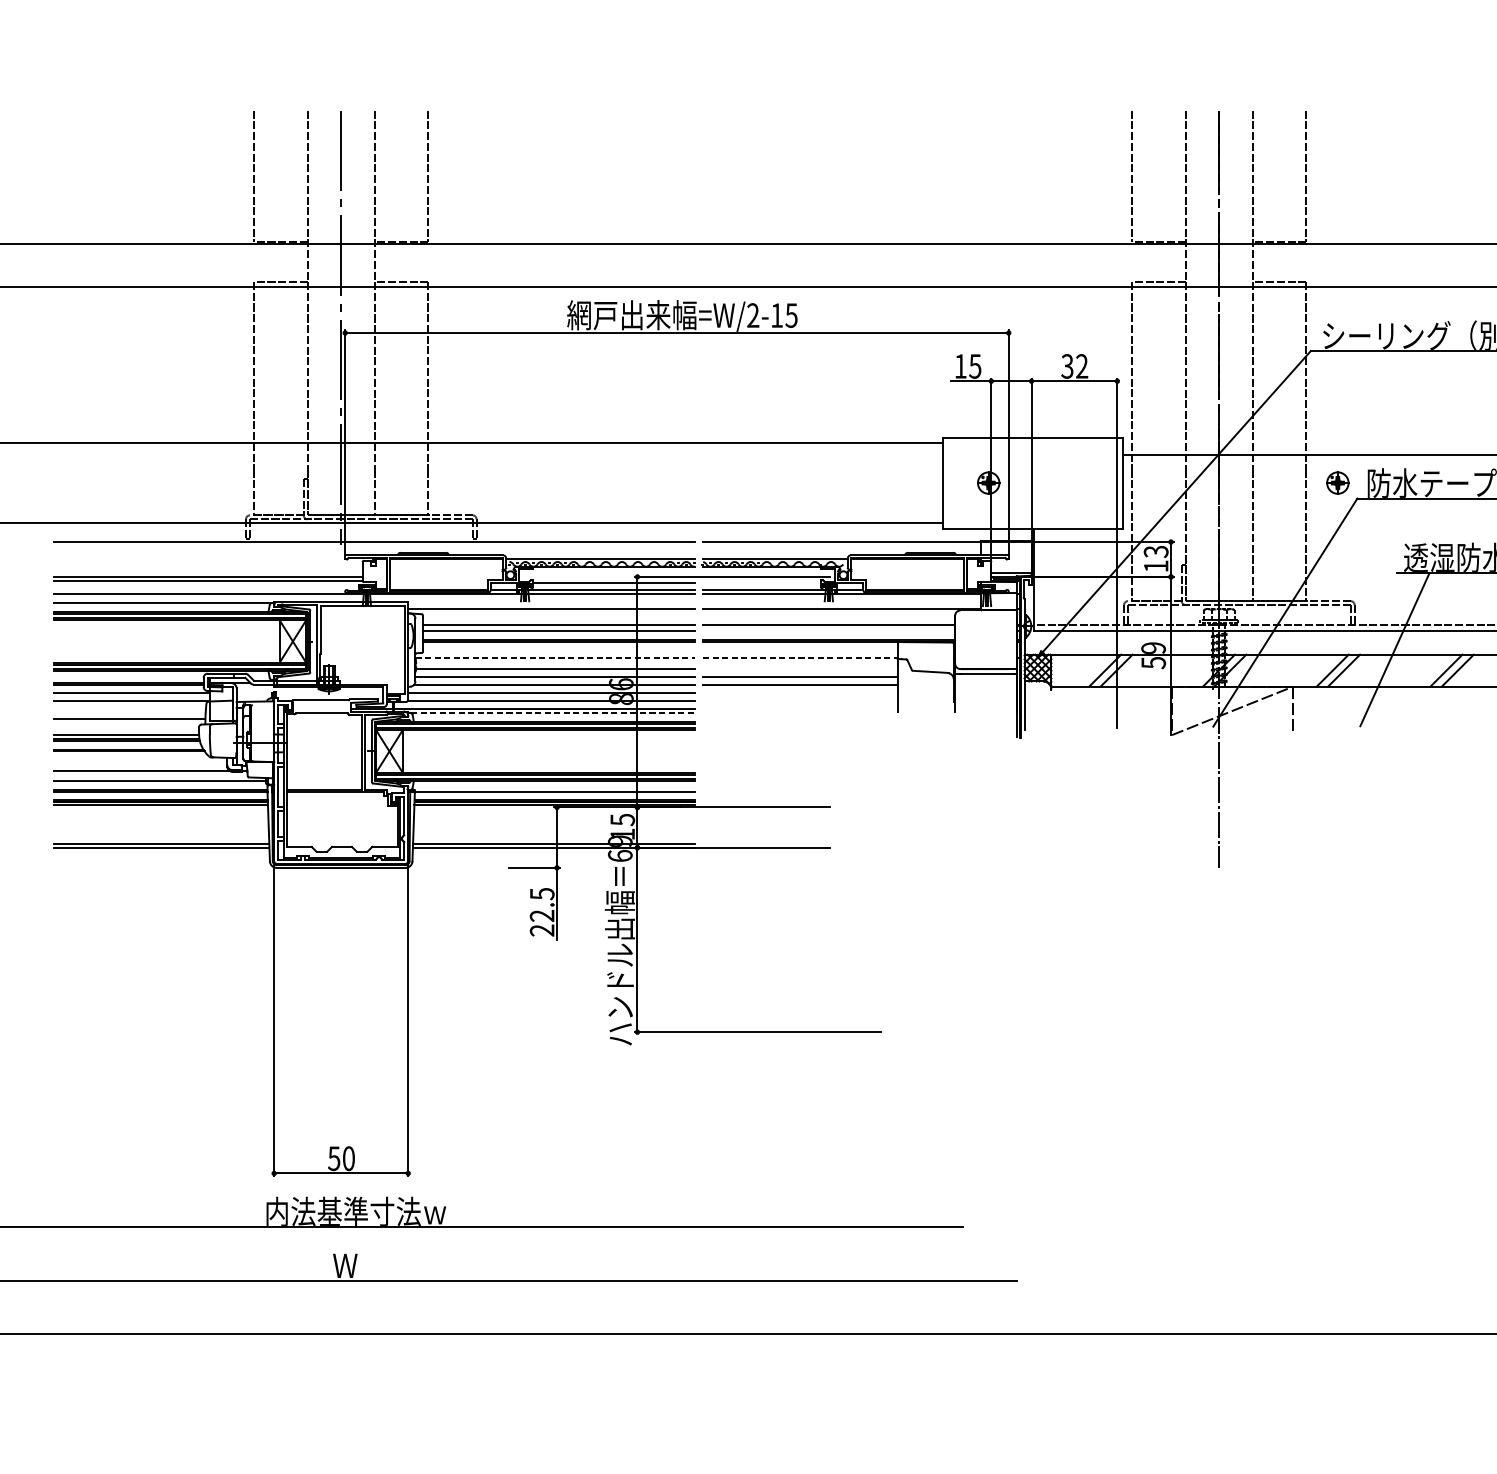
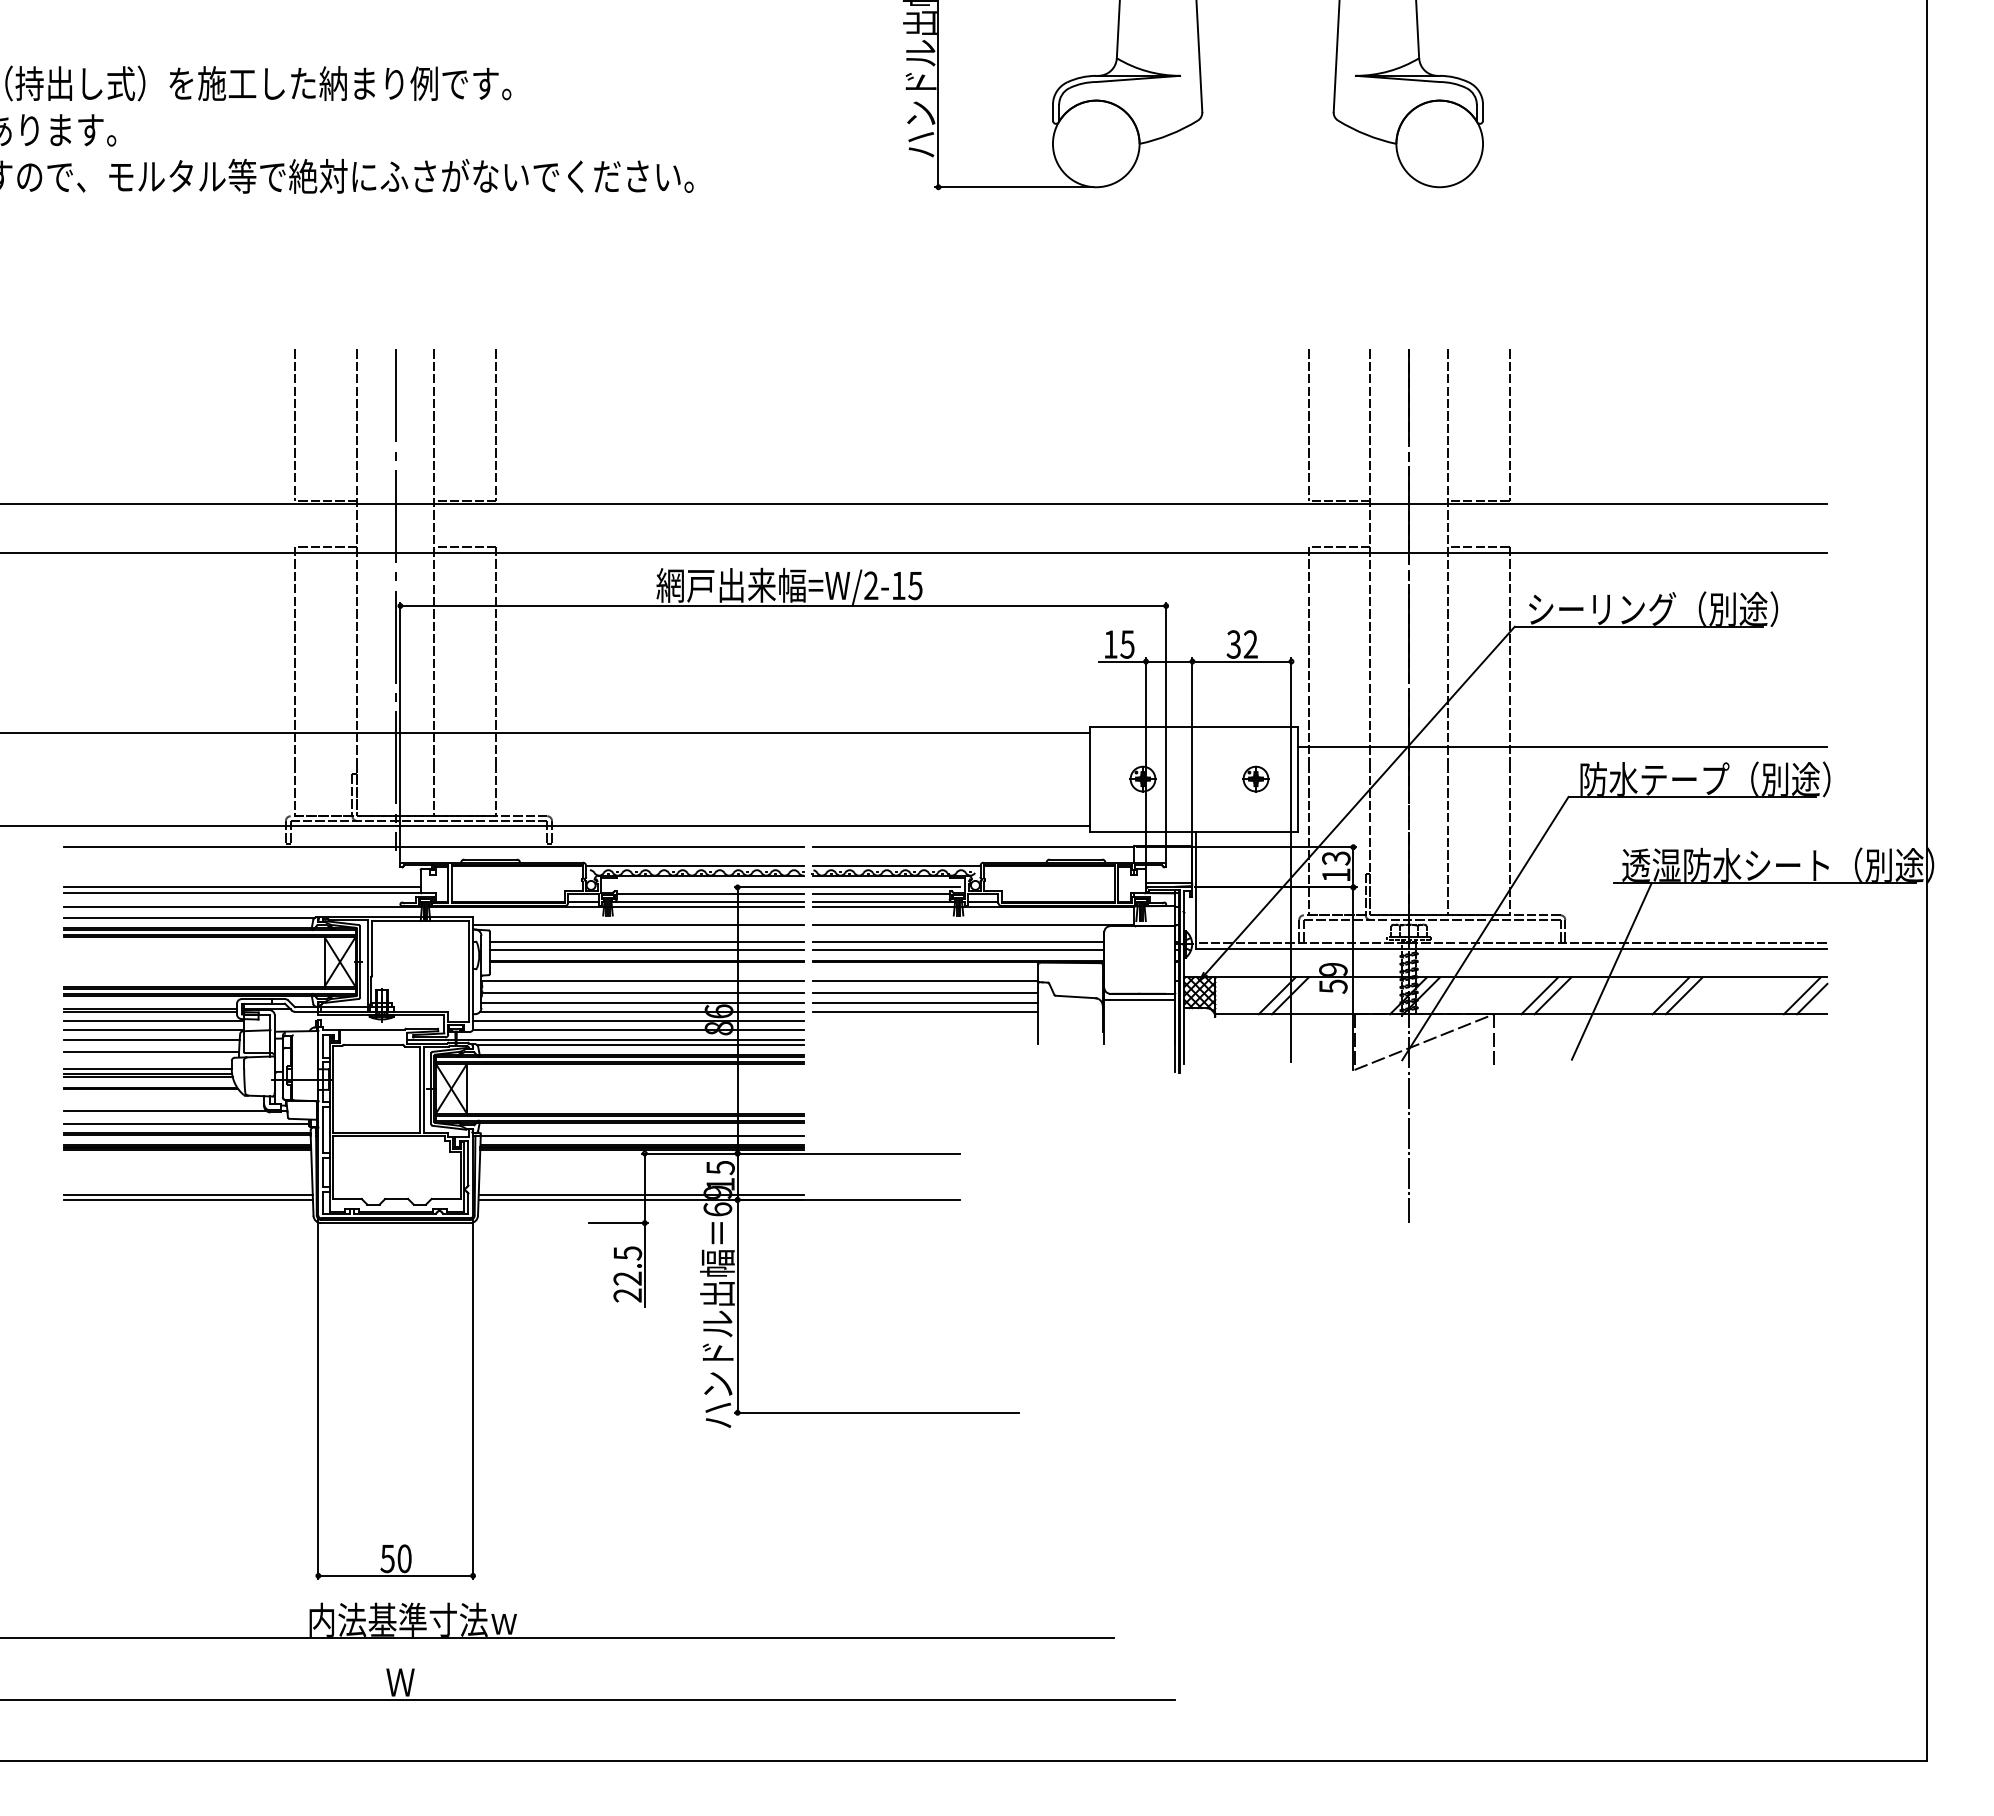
part: (1337, 482) -> (1255, 778), moved
line: (762, 582) -> (881, 893), added
line: (828, 631) -> (958, 950), added
line: (555, 658) -> (643, 981), dashed -> solid
line: (801, 658) -> (926, 981), dashed -> solid
line: (800, 668) -> (925, 993), added
line: (129, 708) -> (151, 1039), added
line: (553, 713) -> (640, 1044), dashed -> solid

